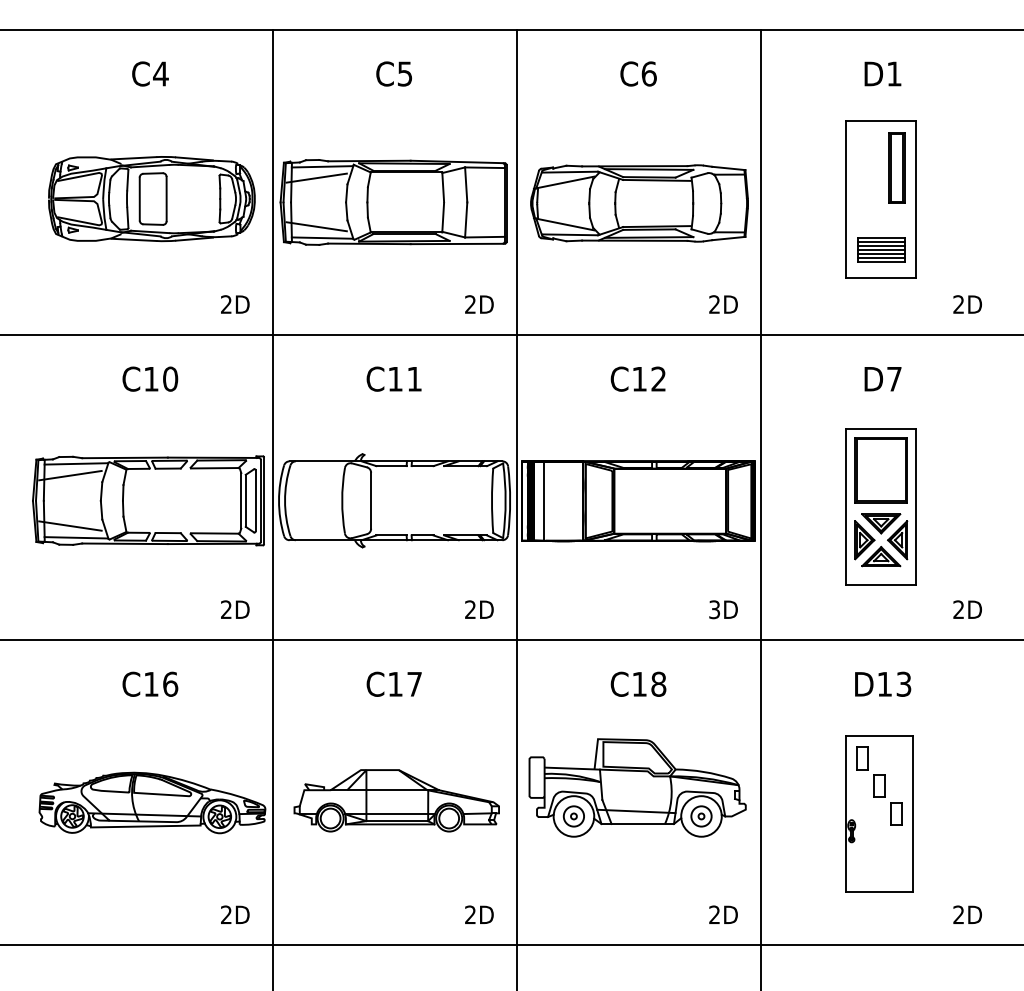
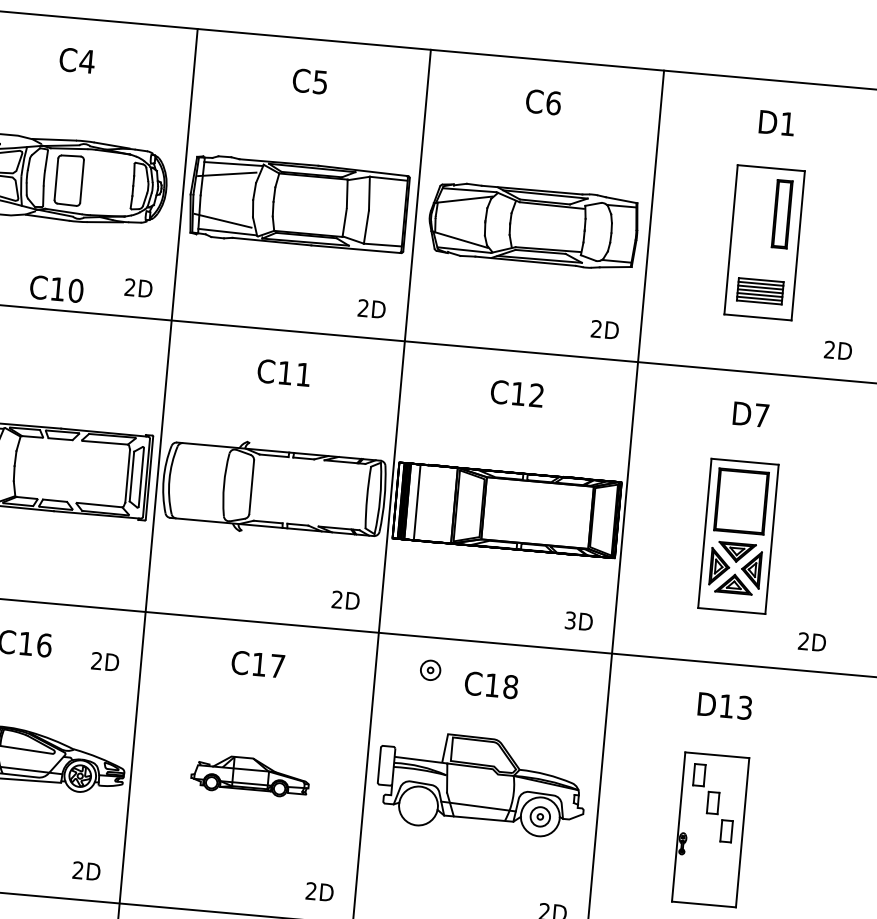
text: (150, 378) -> (56, 288), moved
text: (235, 609) -> (105, 661), moved
part: (396, 800) -> (250, 775), size x0.6
part: (573, 816) -> (430, 670), moved

